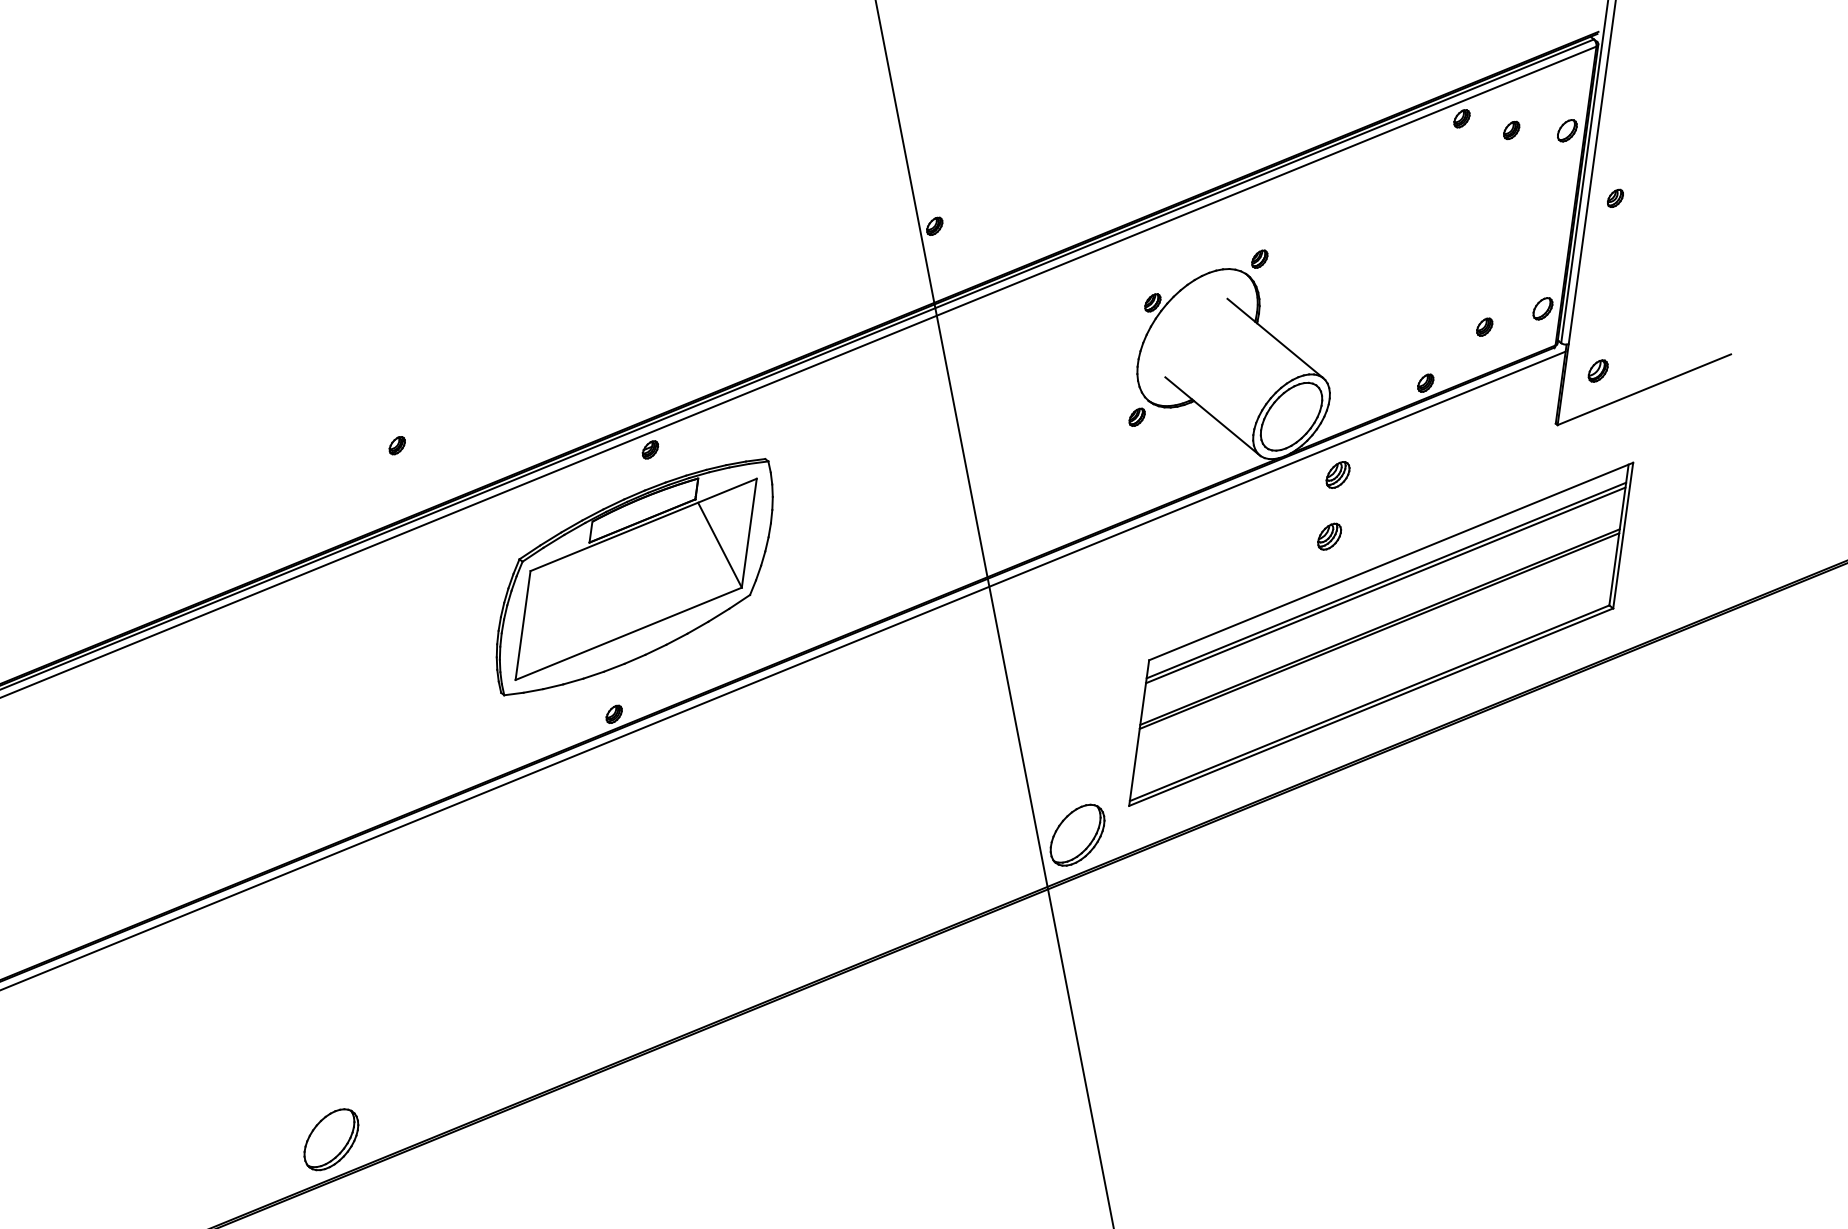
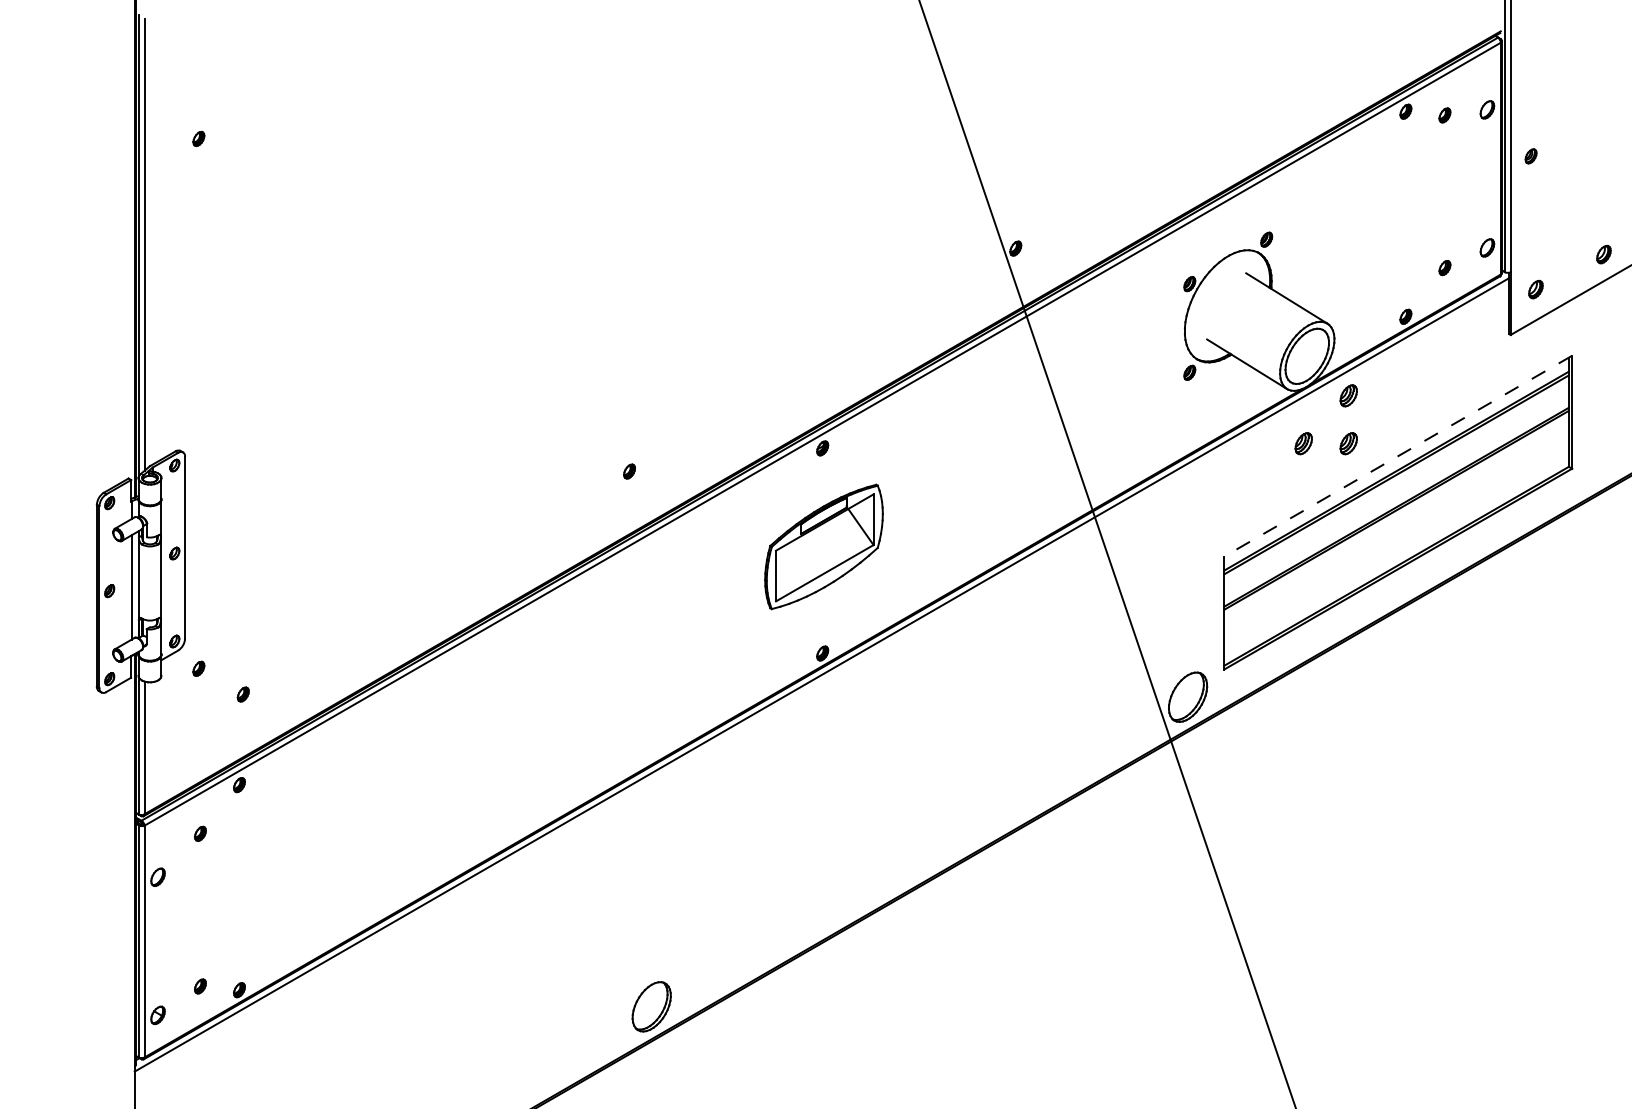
part: (1691, 337) -> (1603, 254), added
part: (1271, 528) -> (1303, 443), added
line: (1391, 562) -> (1398, 456), solid -> dashed
part: (634, 576) -> (823, 546), size x0.6

